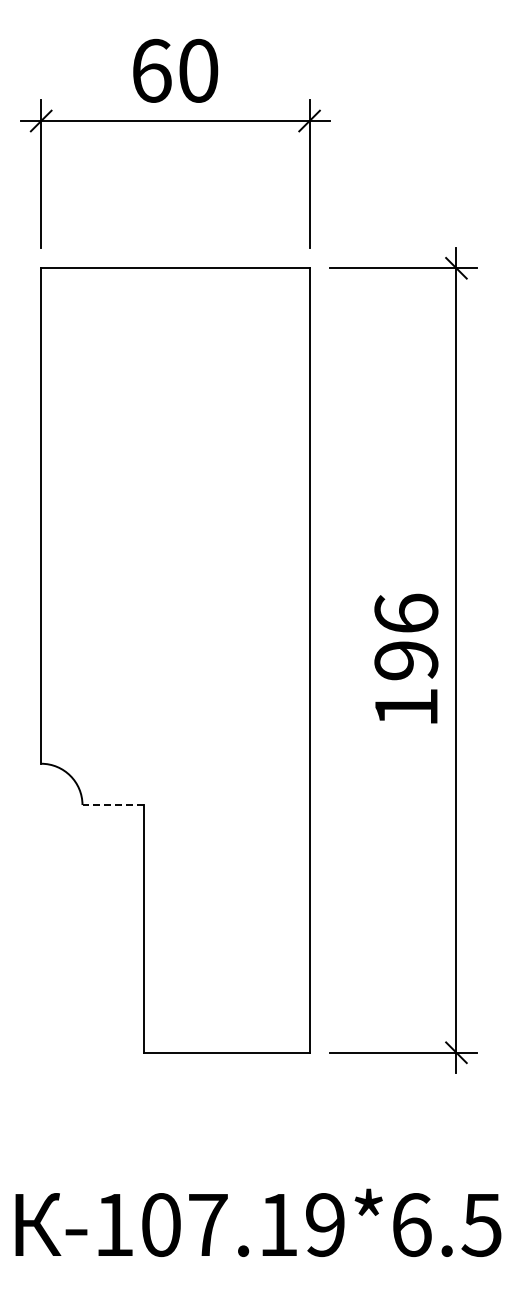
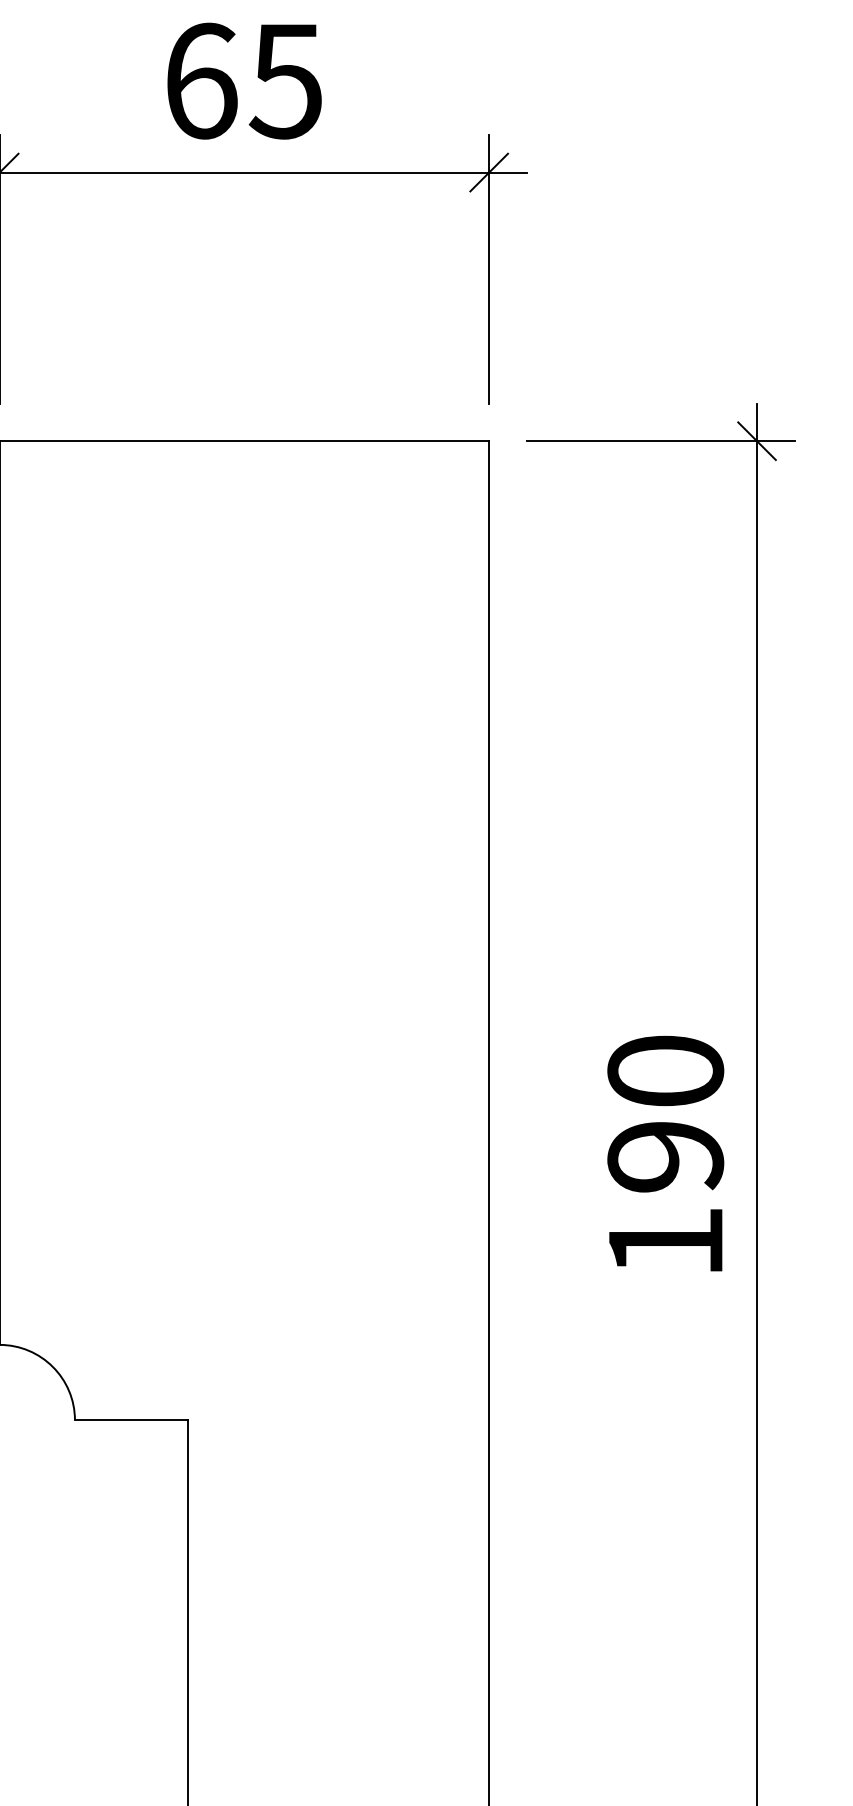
text: (197, 70) -> (284, 80), 60 -> 65
text: (406, 612) -> (665, 1069), 196 -> 190
line: (113, 805) -> (131, 1421), dashed -> solid

